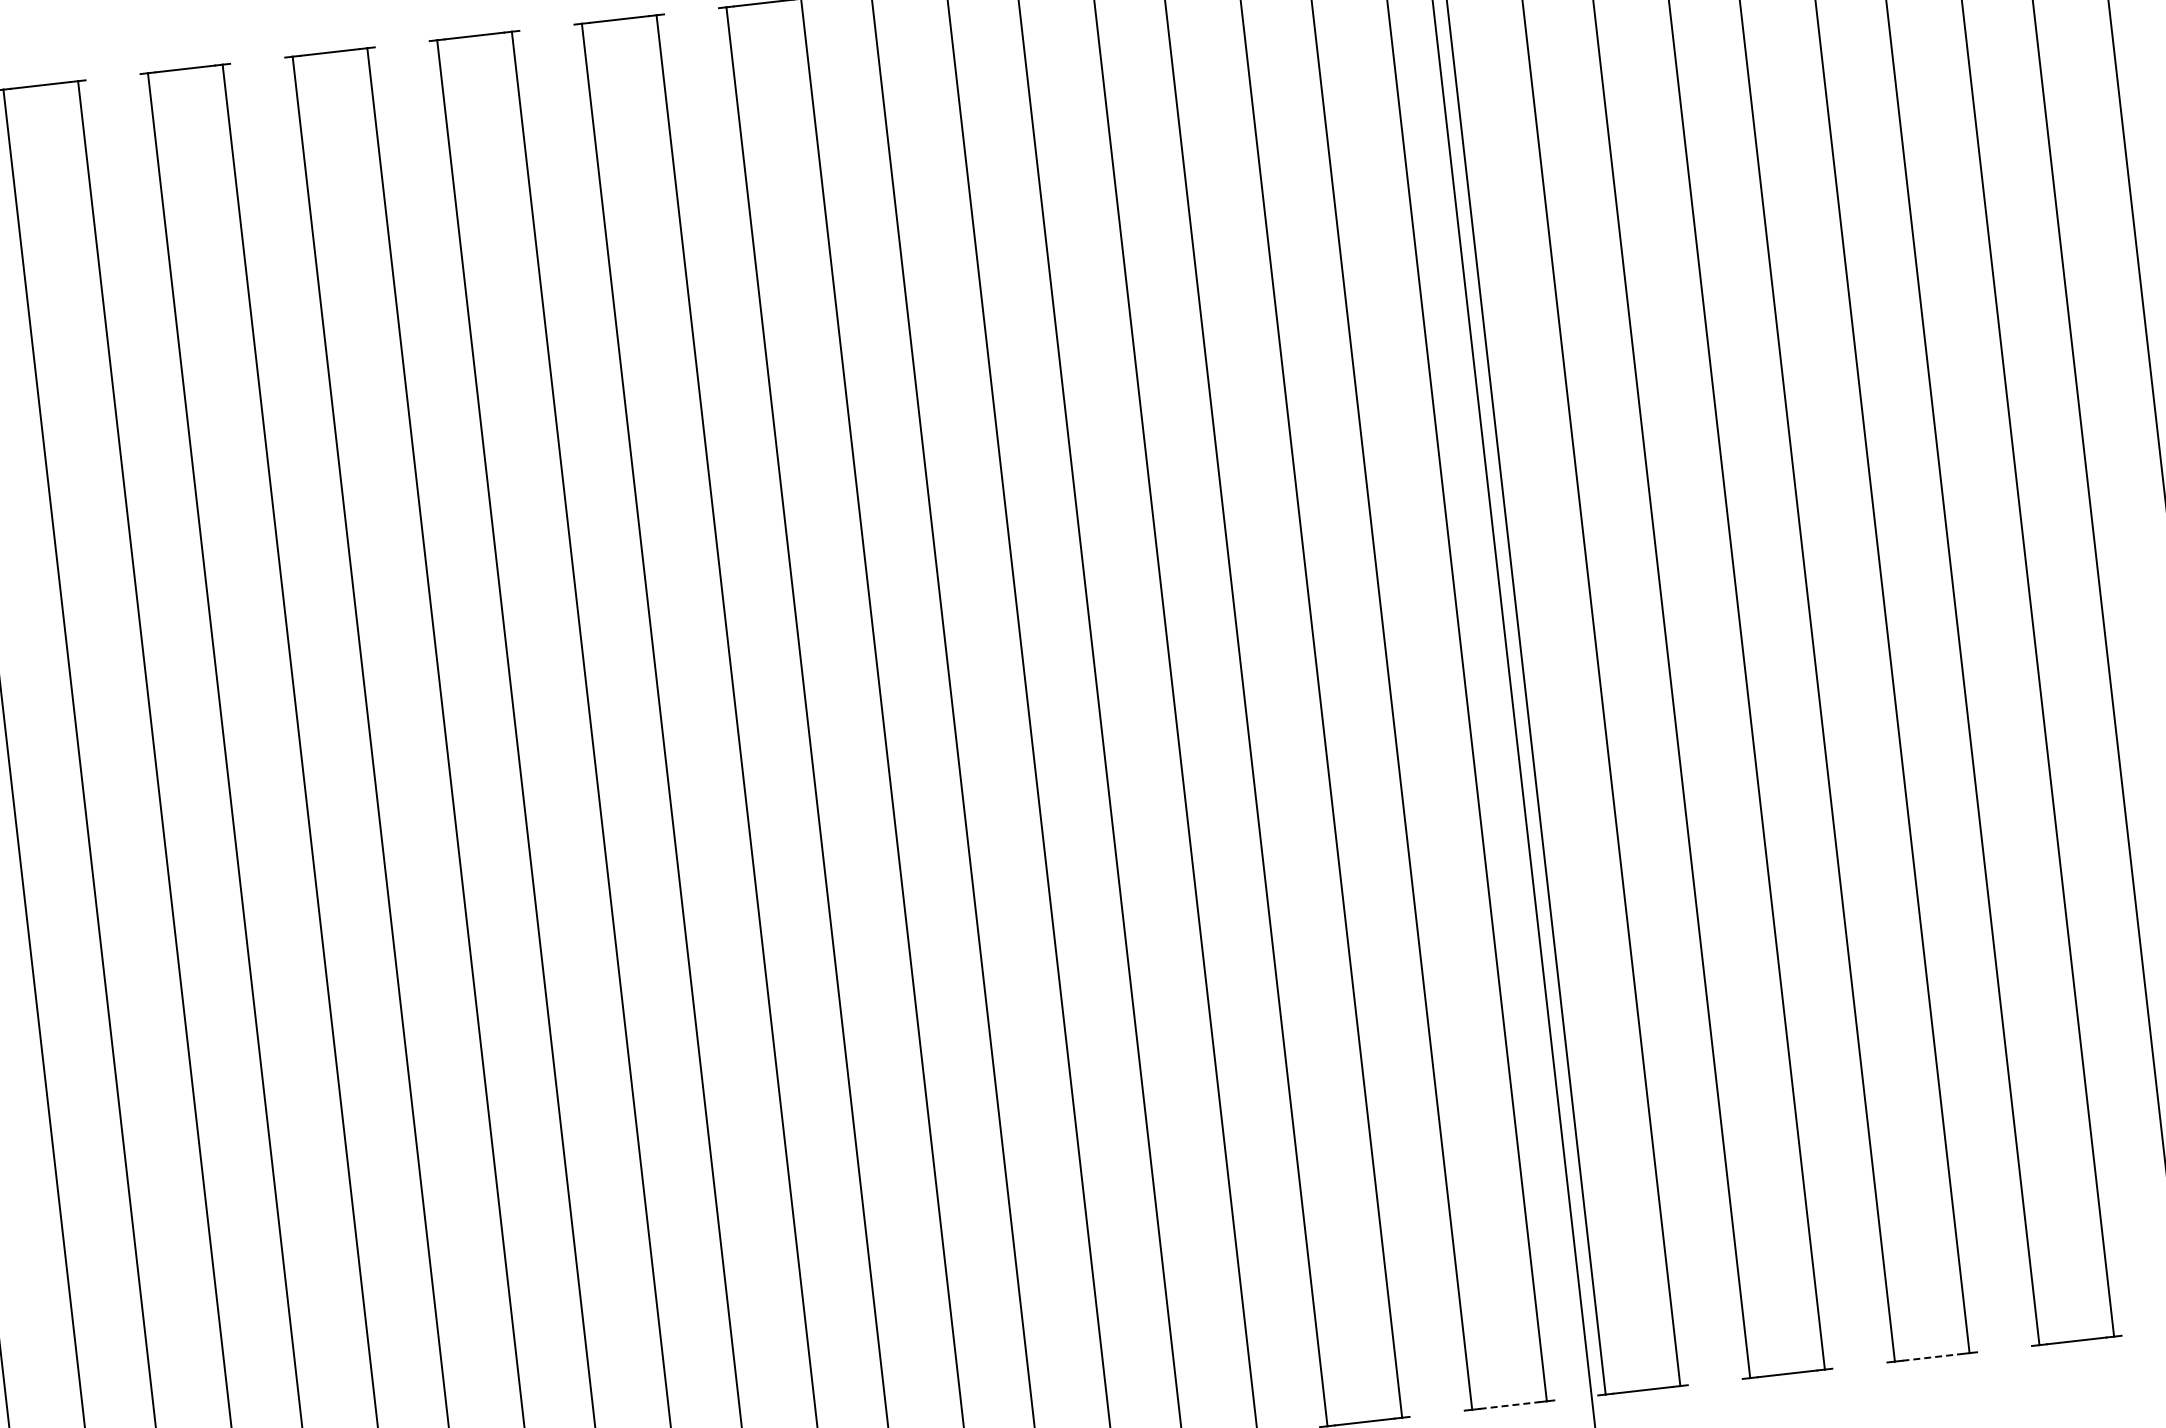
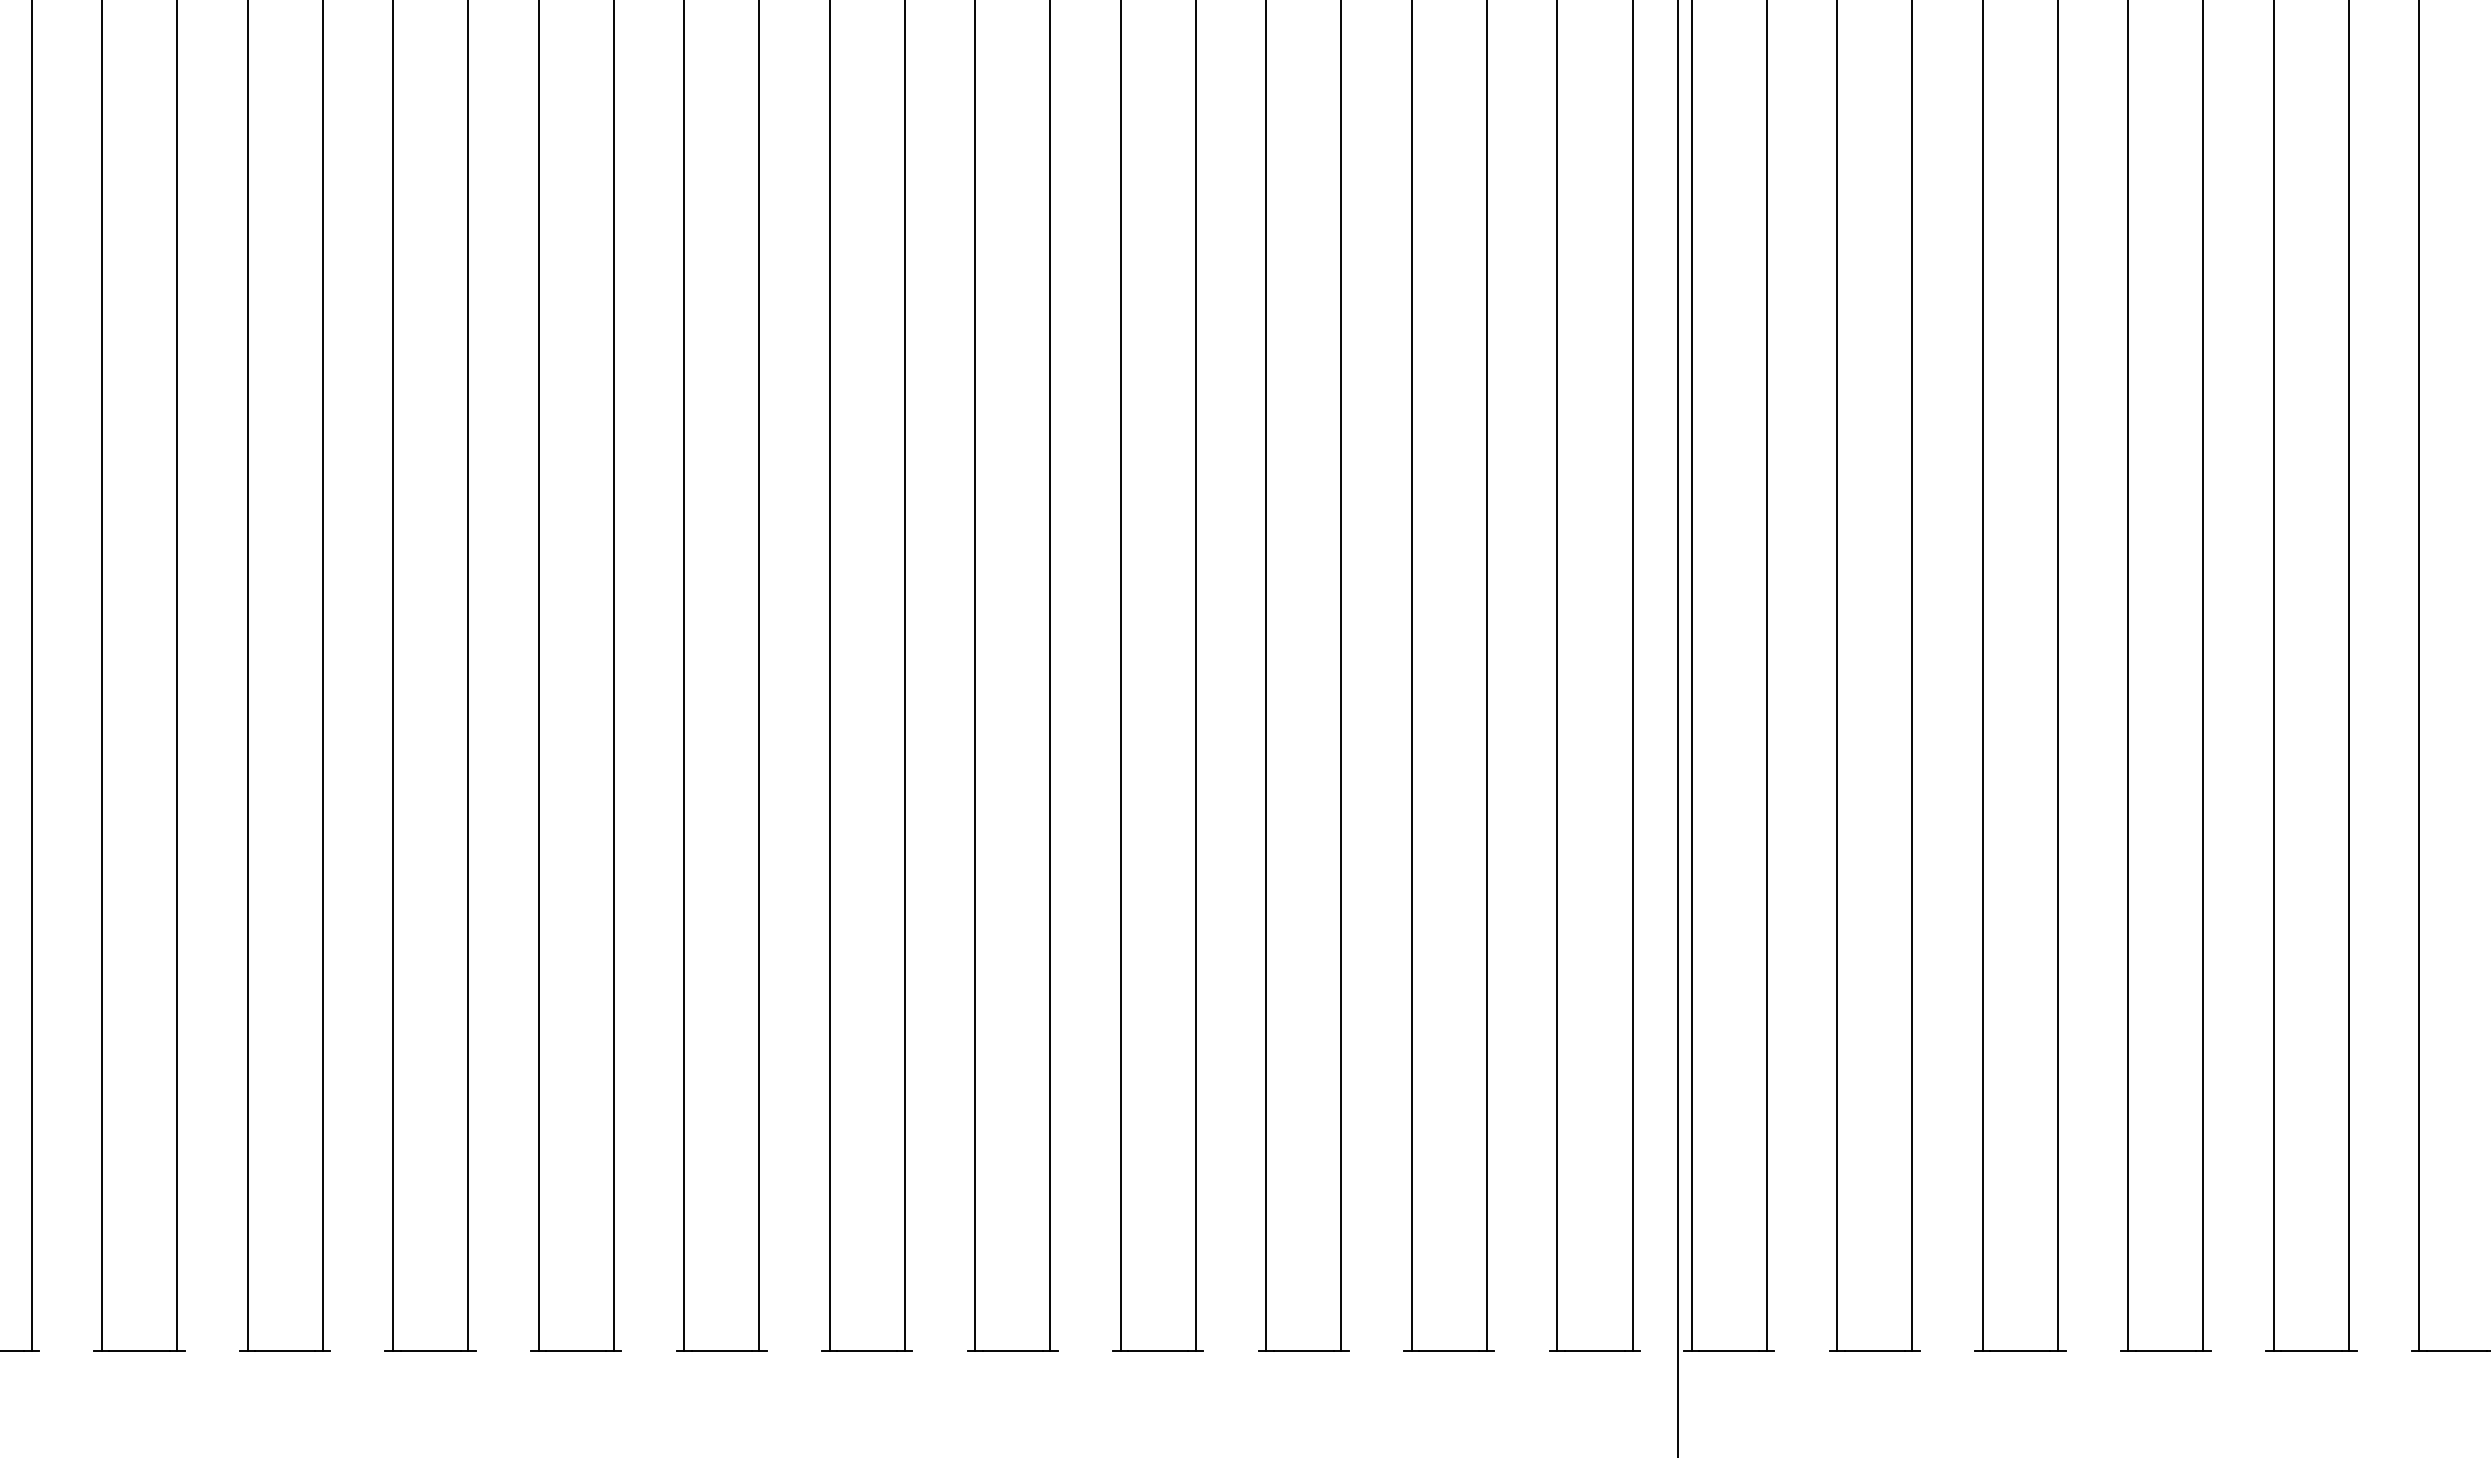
line: (1932, 1357) -> (2020, 1351), dashed -> solid
line: (1510, 1405) -> (1595, 1351), dashed -> solid

